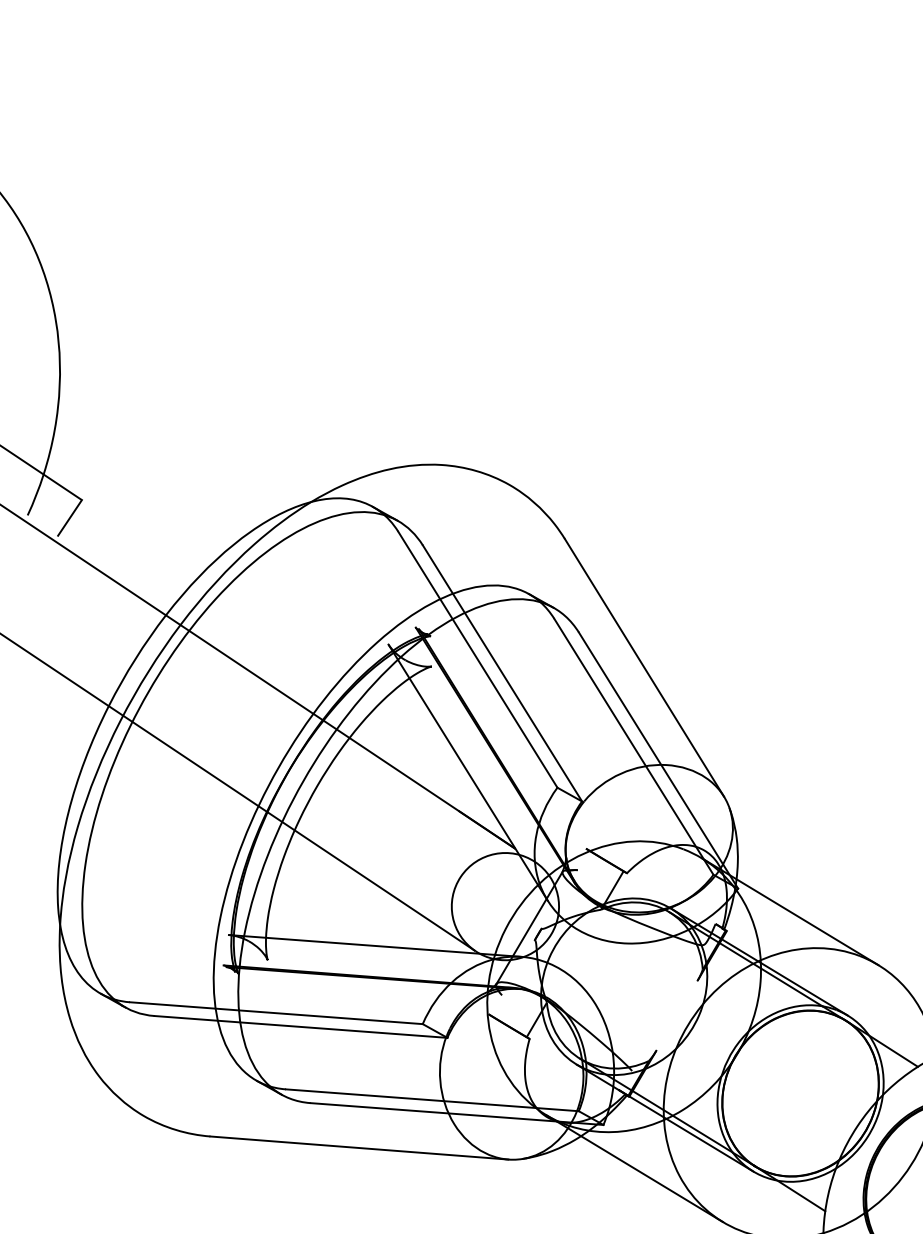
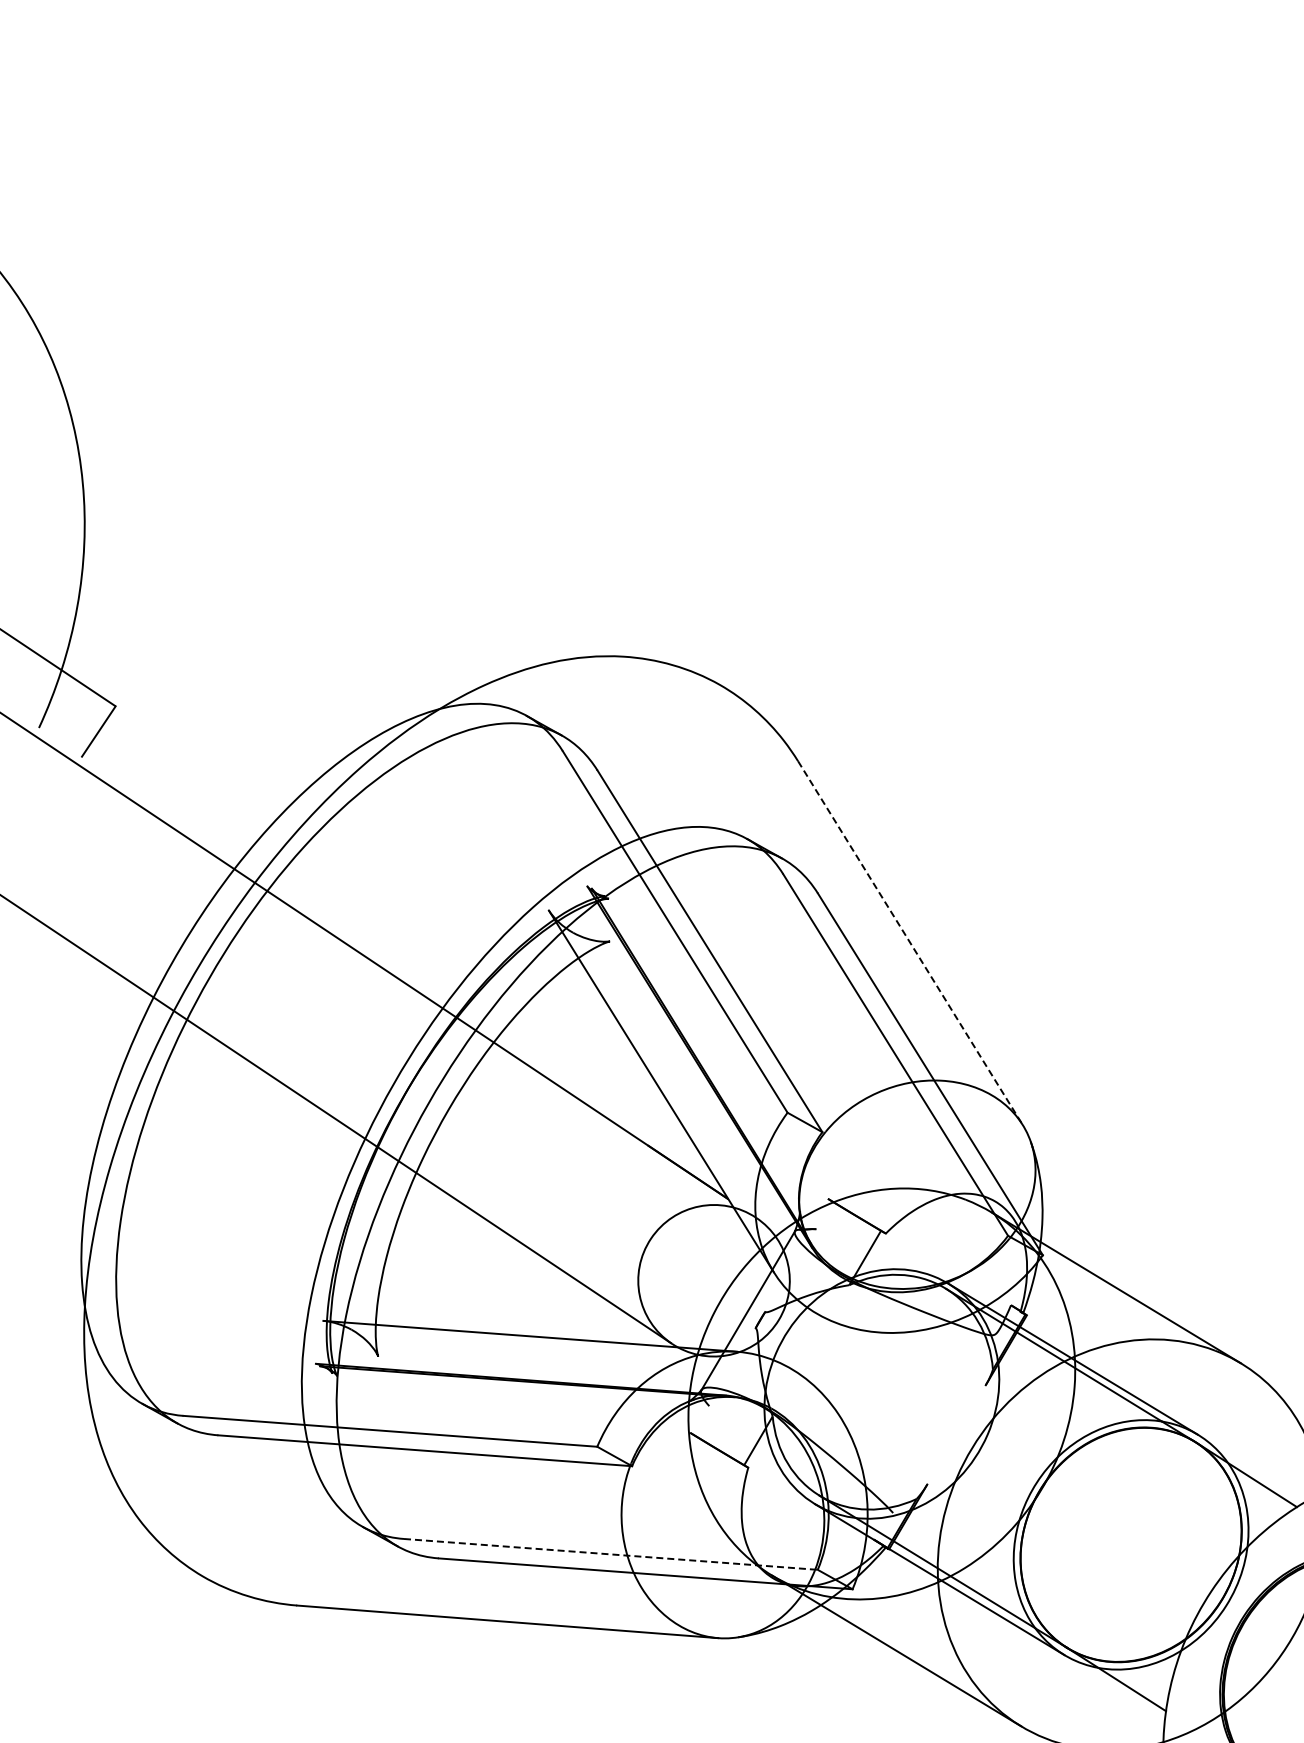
line: (644, 667) -> (910, 943), solid -> dashed
line: (432, 1100) -> (611, 1554), solid -> dashed

